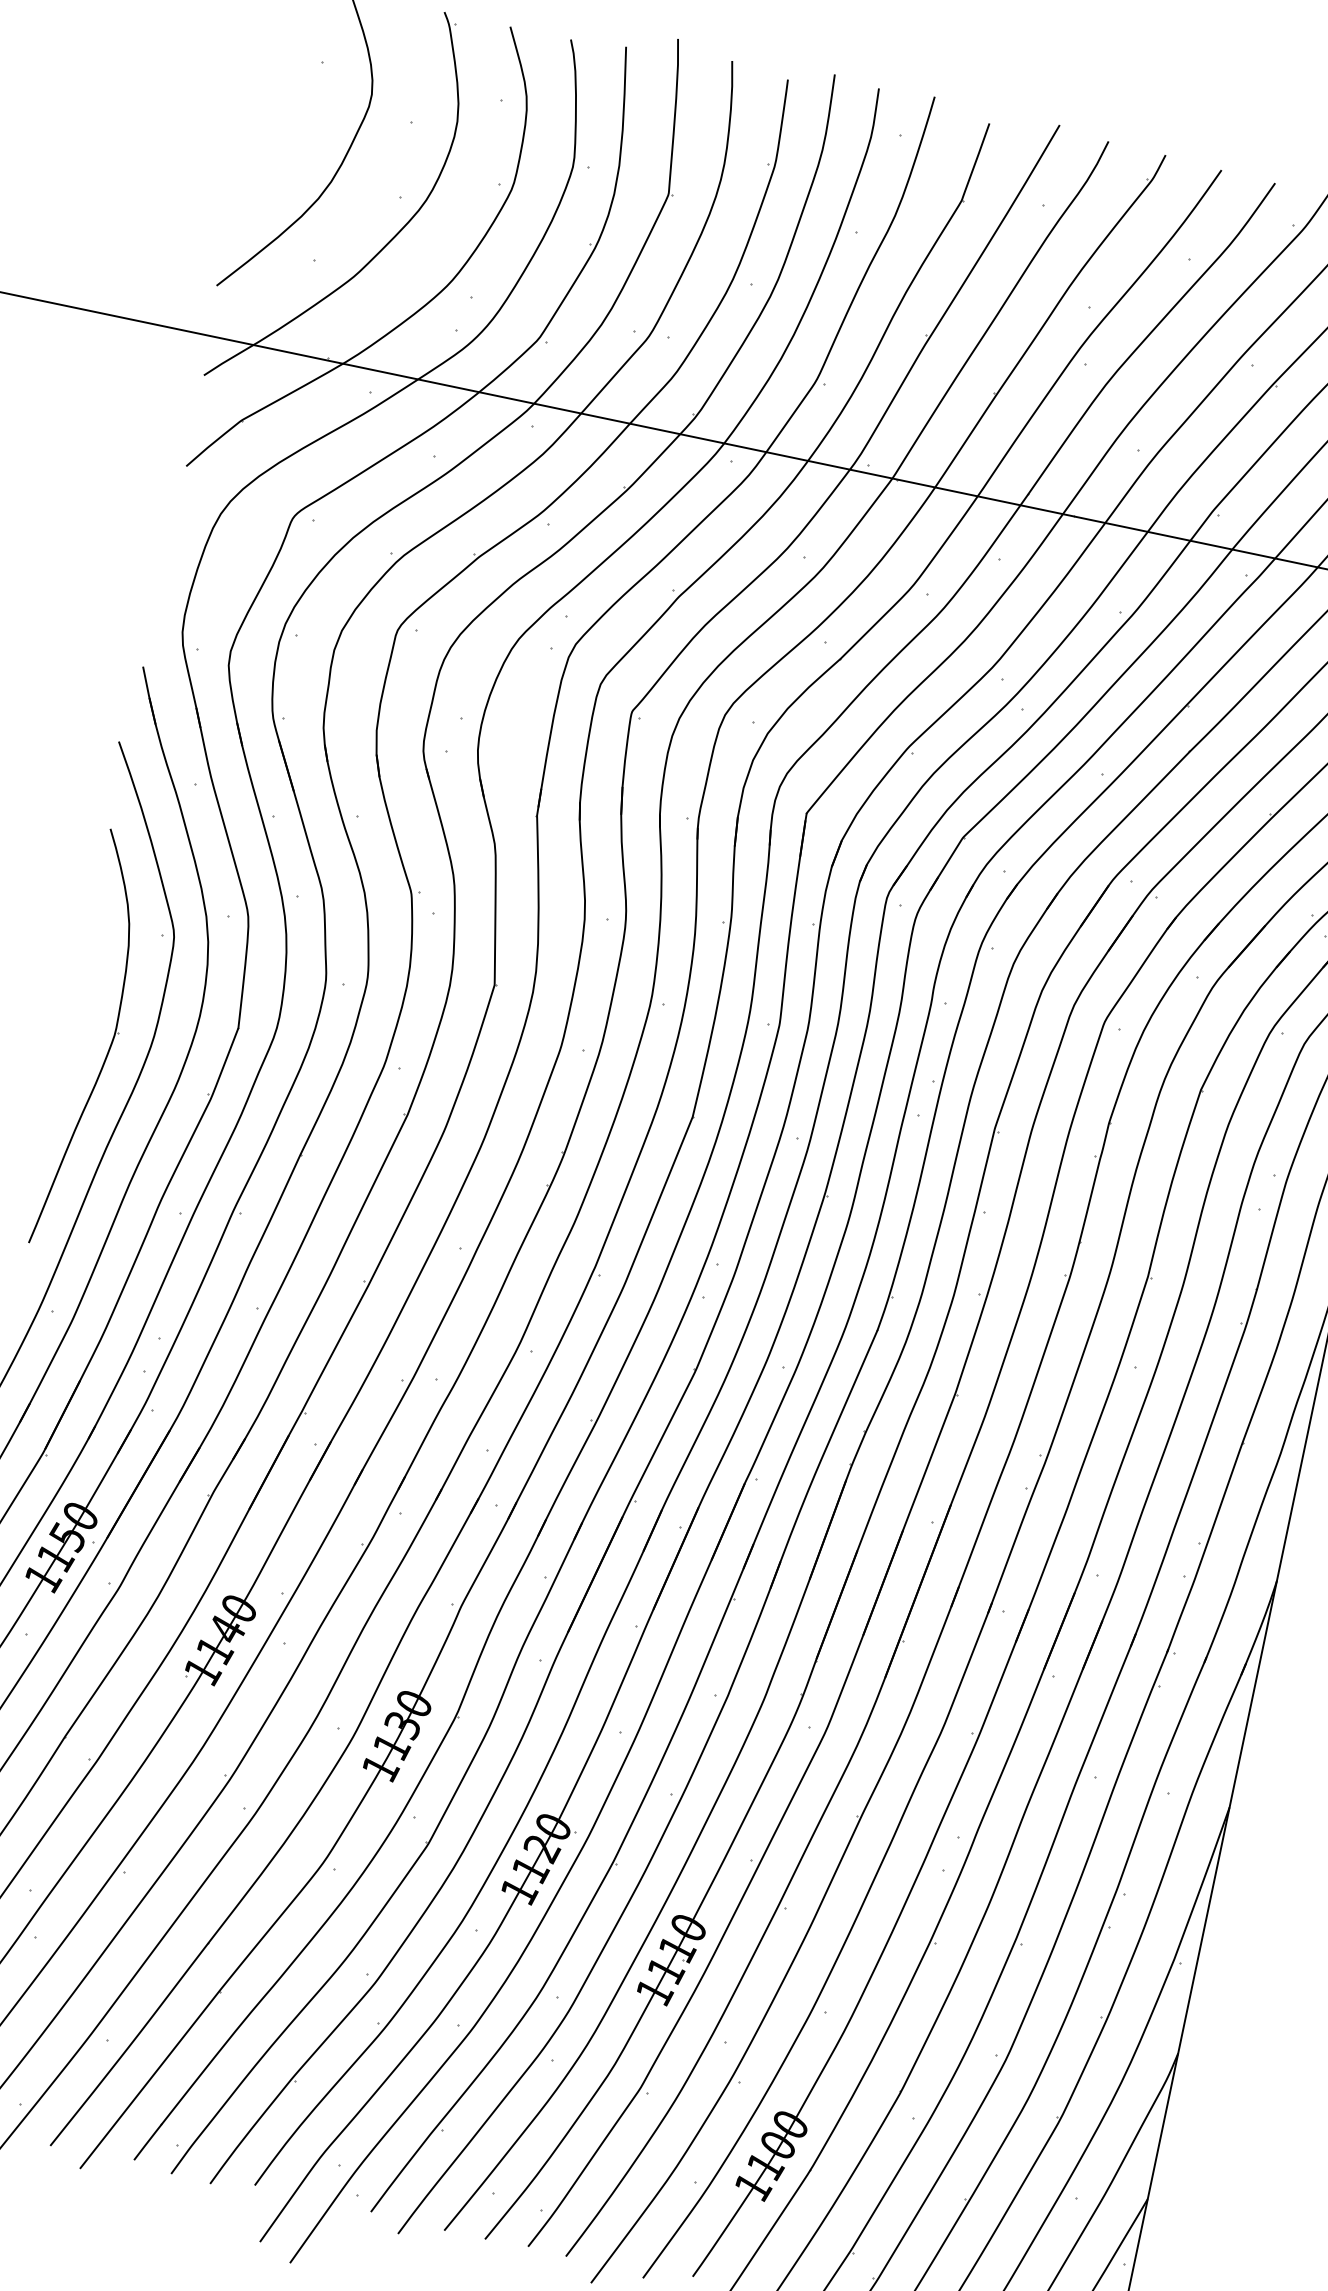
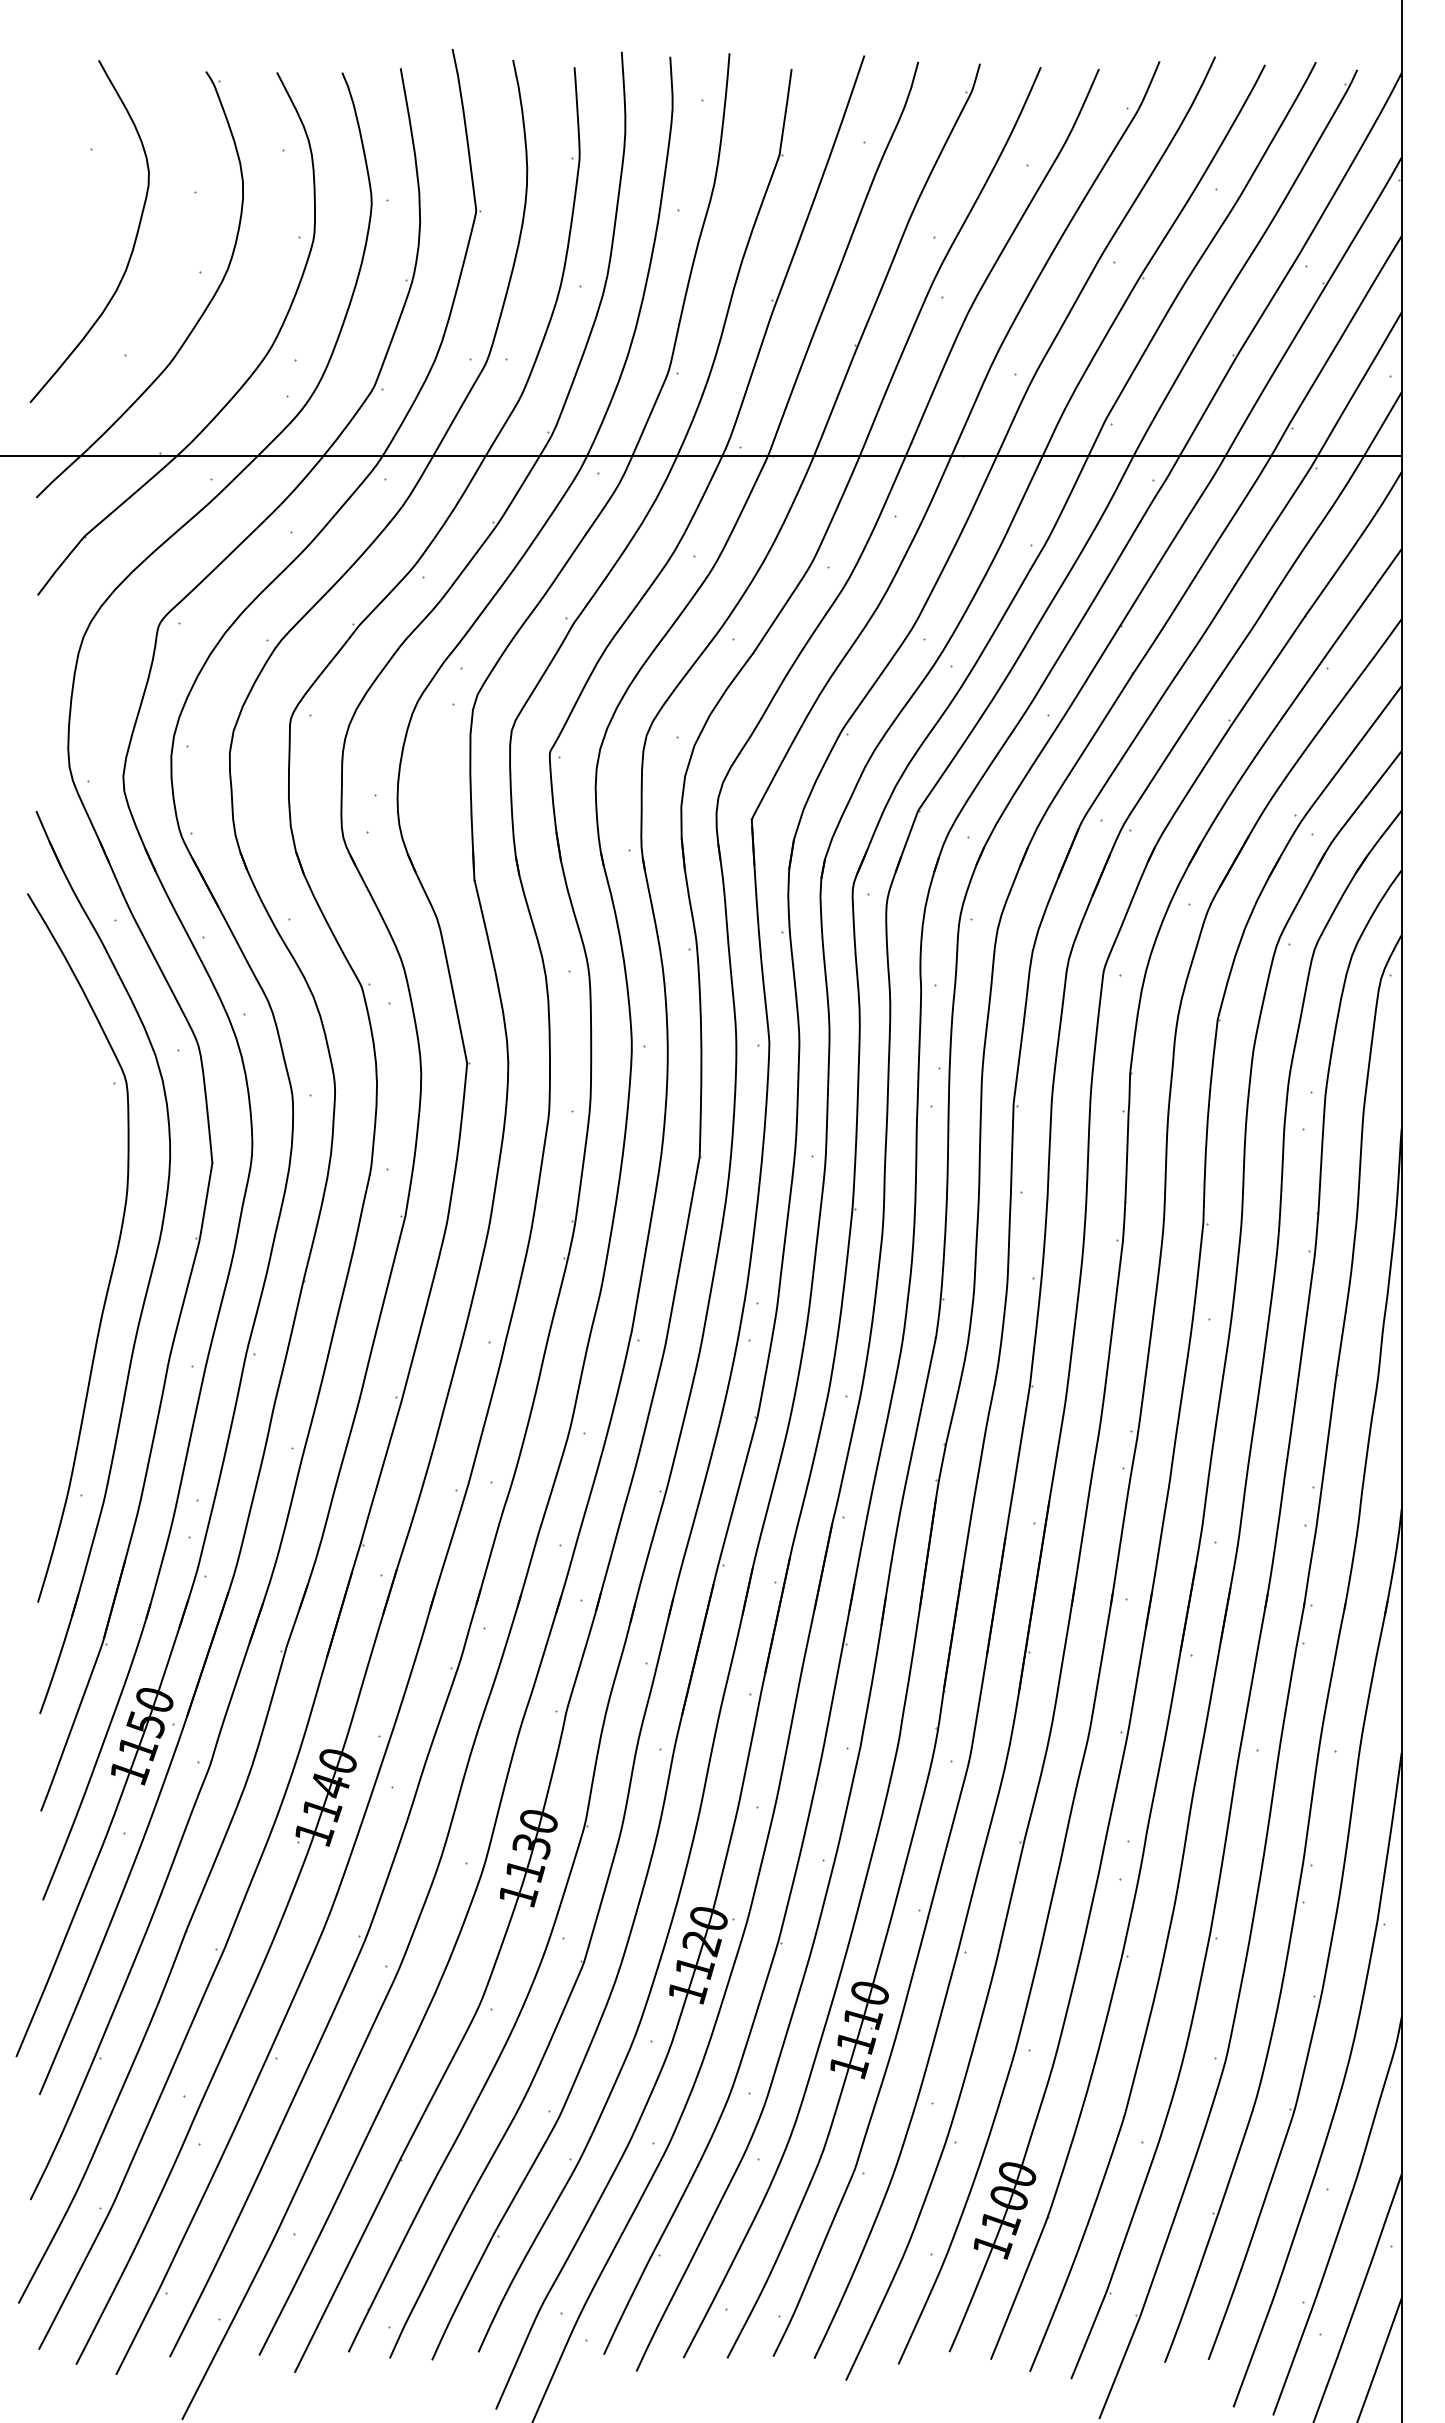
part: (109, 1045) -> (83, 1208), removed

